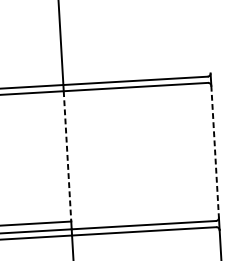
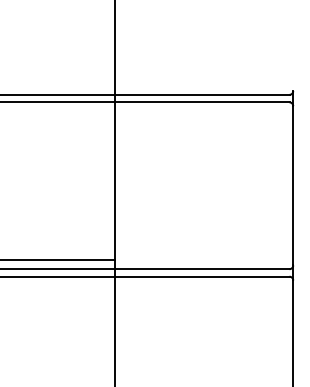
line: (215, 151) -> (293, 185), dashed -> solid
line: (67, 156) -> (115, 181), dashed -> solid

